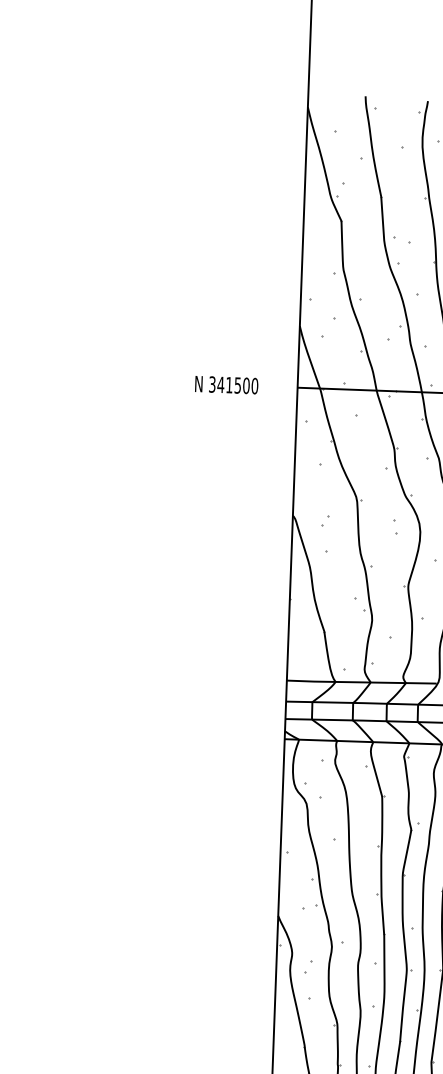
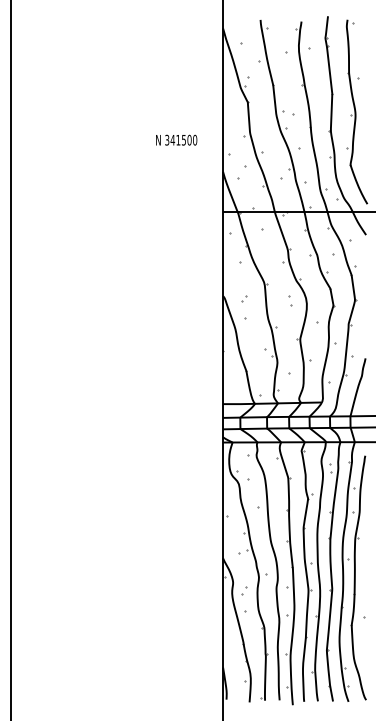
text: (226, 383) -> (176, 139), moved

